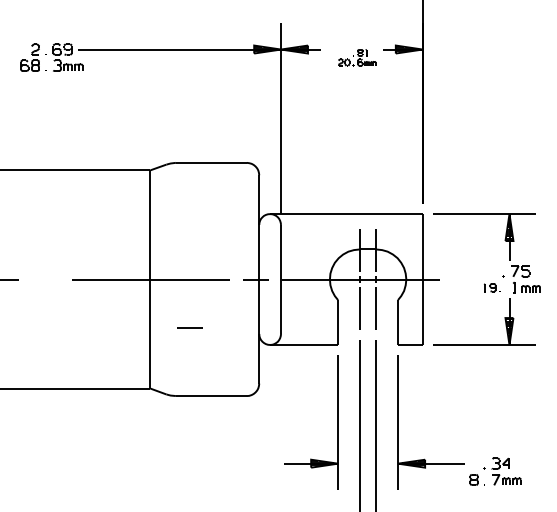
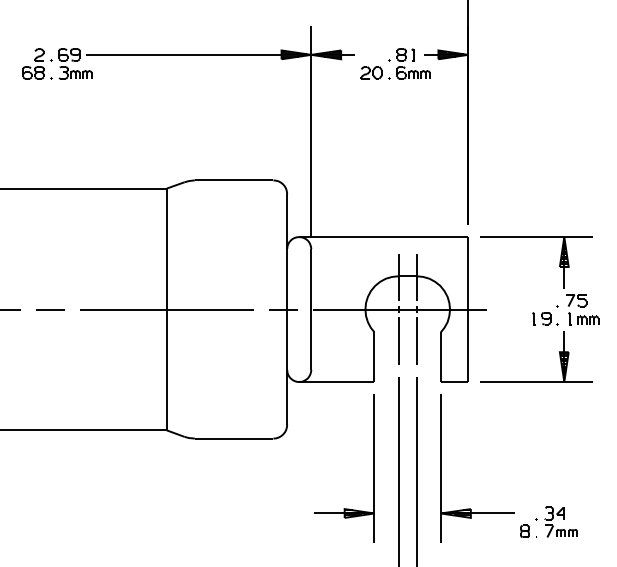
part: (357, 57) -> (395, 63), size x1.67
part: (492, 287) -> (545, 318), size x1.43
line: (190, 328) -> (50, 309), moved

